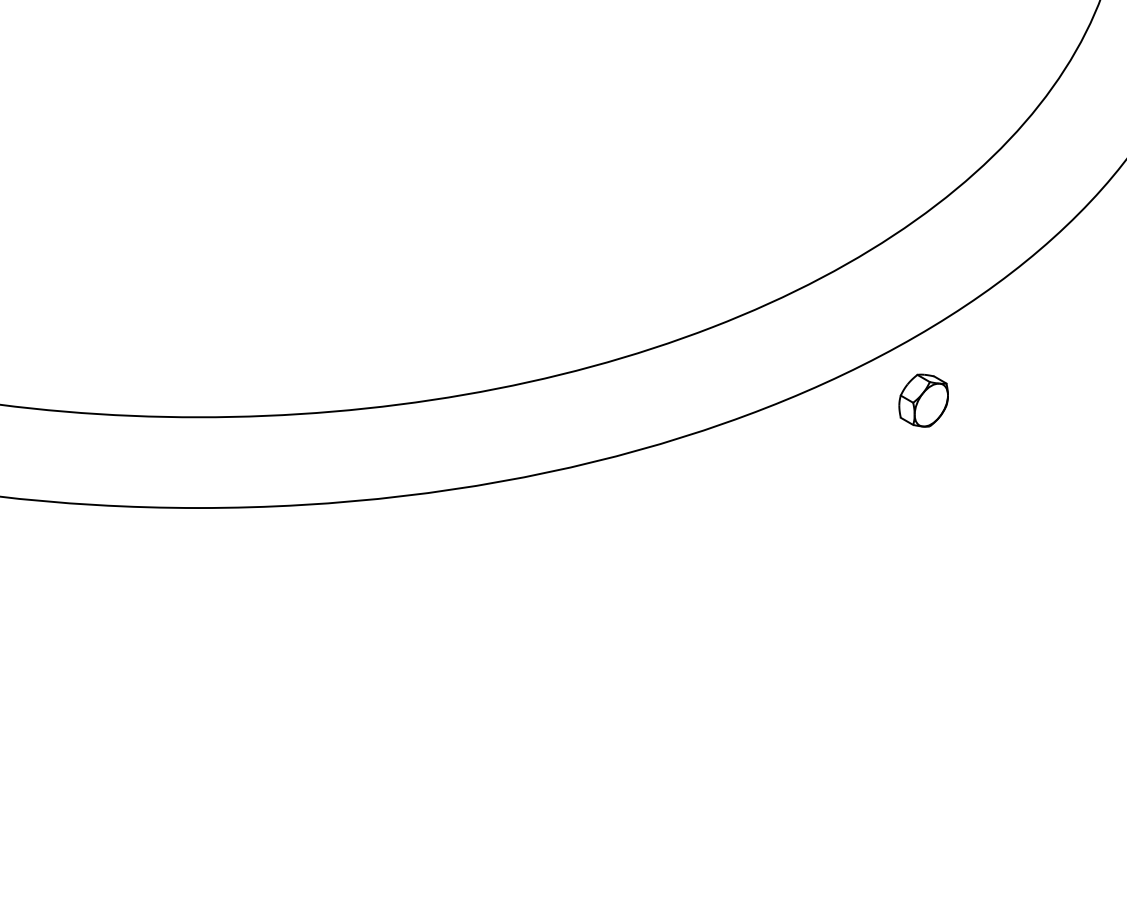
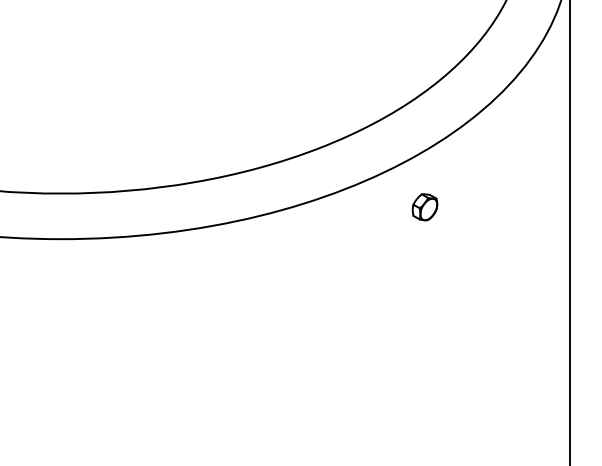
part: (922, 401) -> (424, 207), moved

